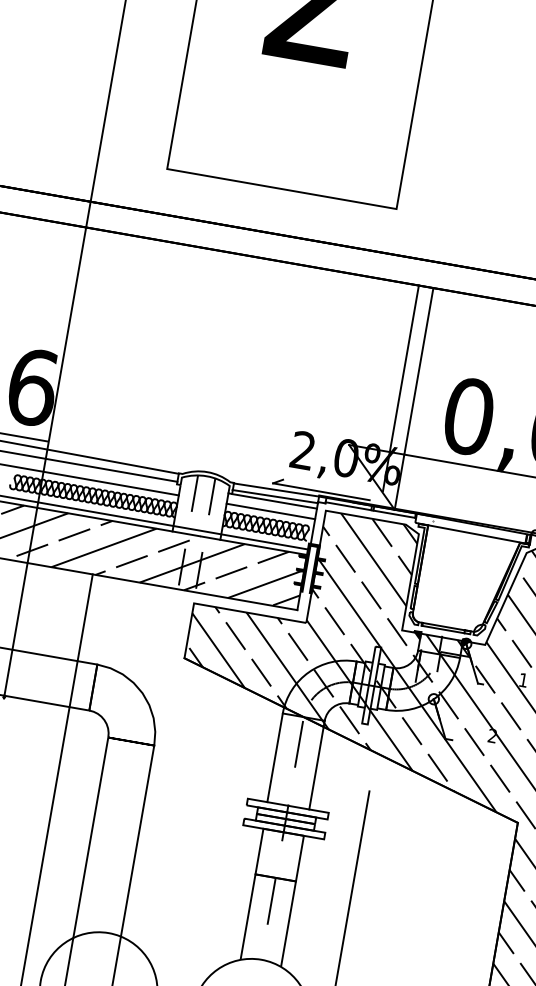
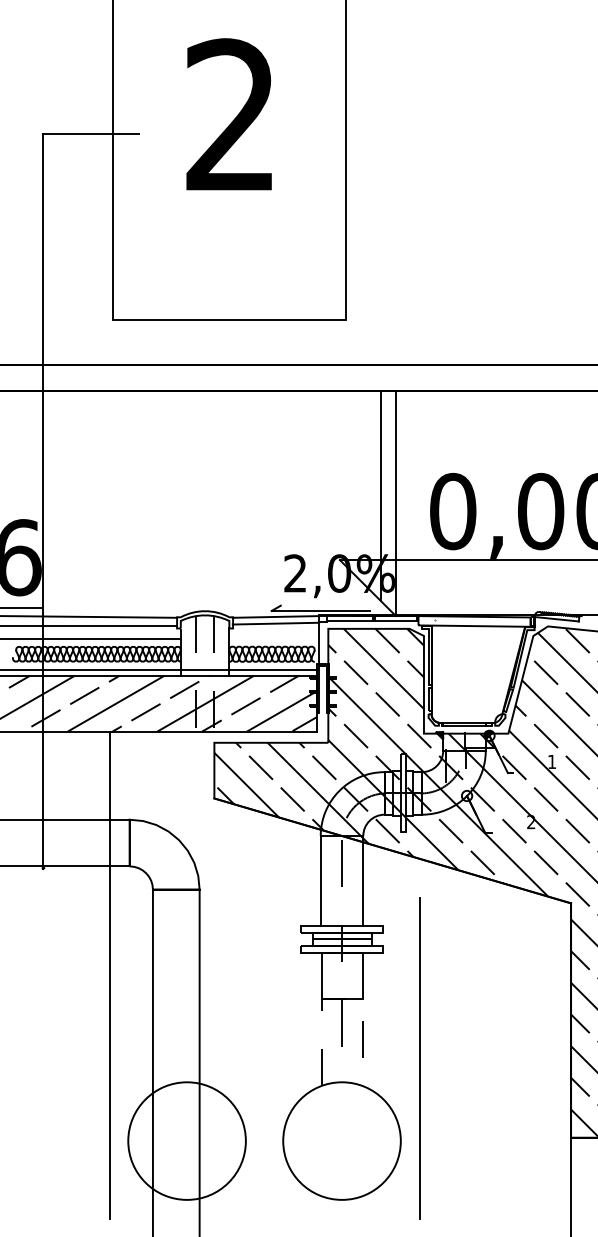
line: (274, 501) -> (276, 628), removed
line: (271, 511) -> (274, 639), removed
line: (276, 878) -> (342, 999), solid -> dashed

